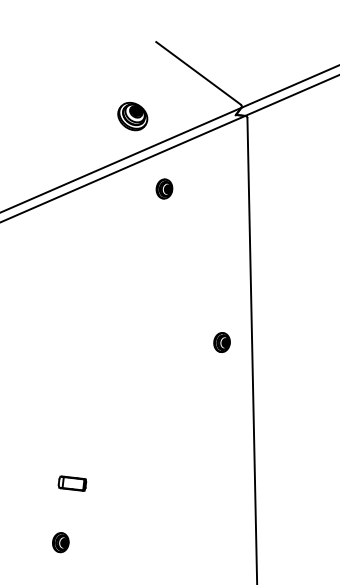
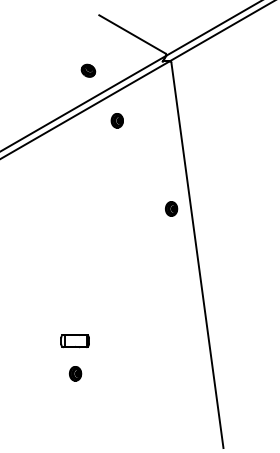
part: (132, 115) -> (88, 70), size x0.62
part: (222, 341) -> (171, 208), moved
part: (71, 483) -> (74, 341), size x1.43
part: (60, 542) -> (75, 373), moved

